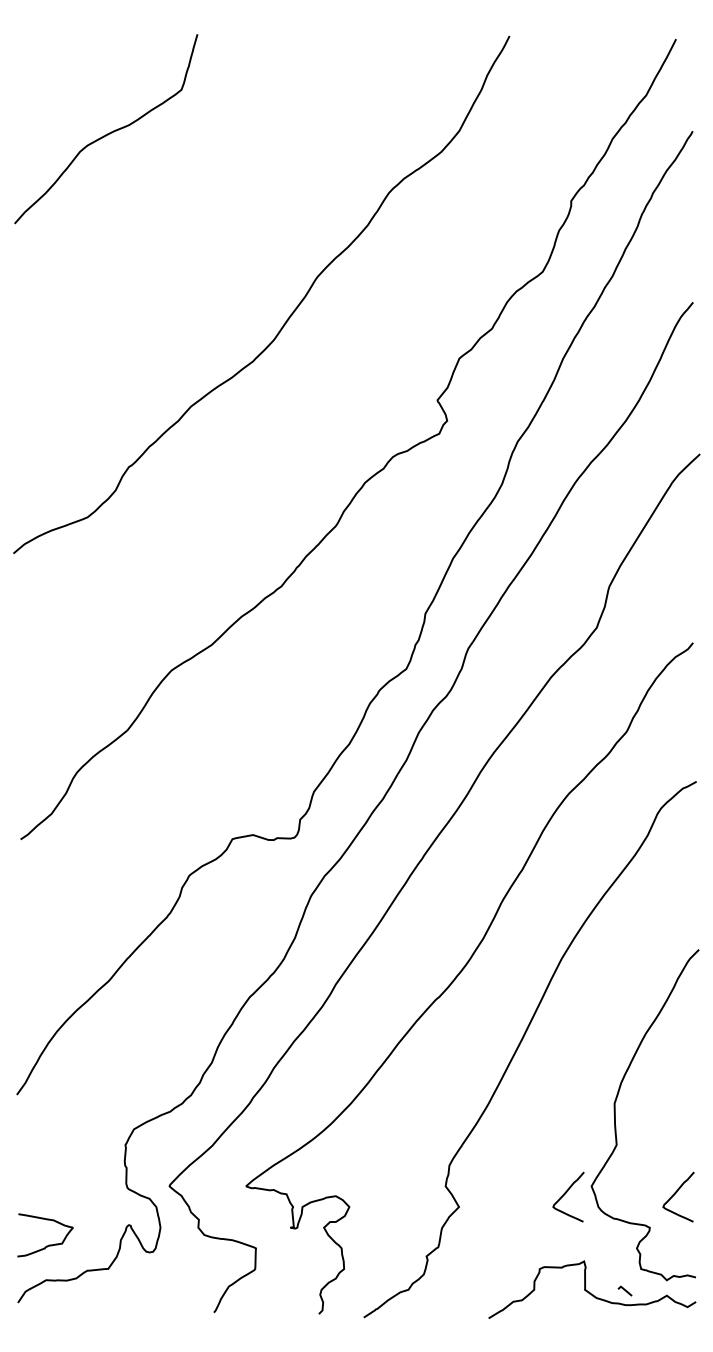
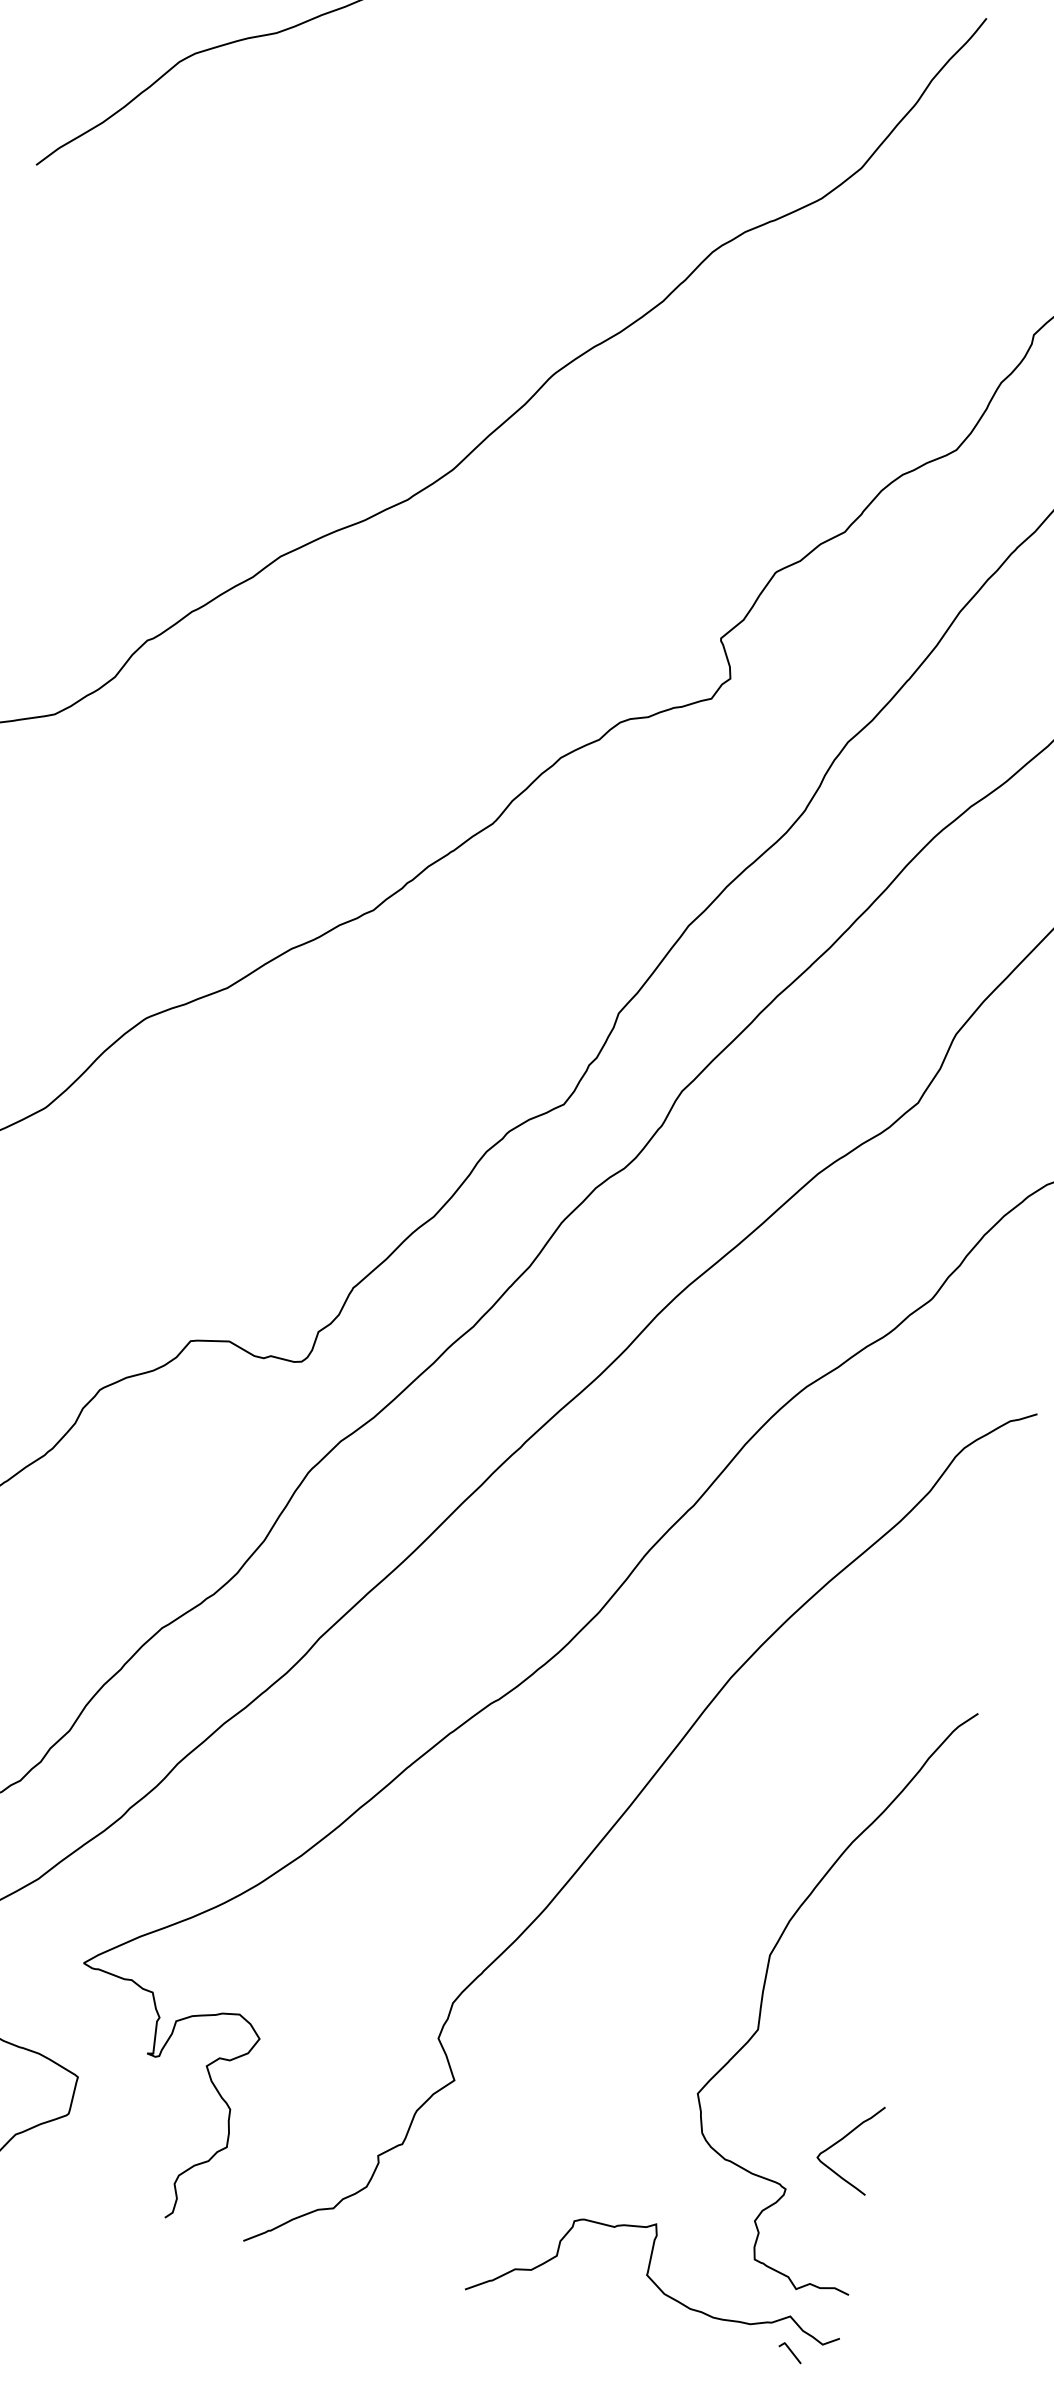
curve: (566, 1193) -> (650, 2096), removed
line: (624, 1290) -> (789, 2351), moved

